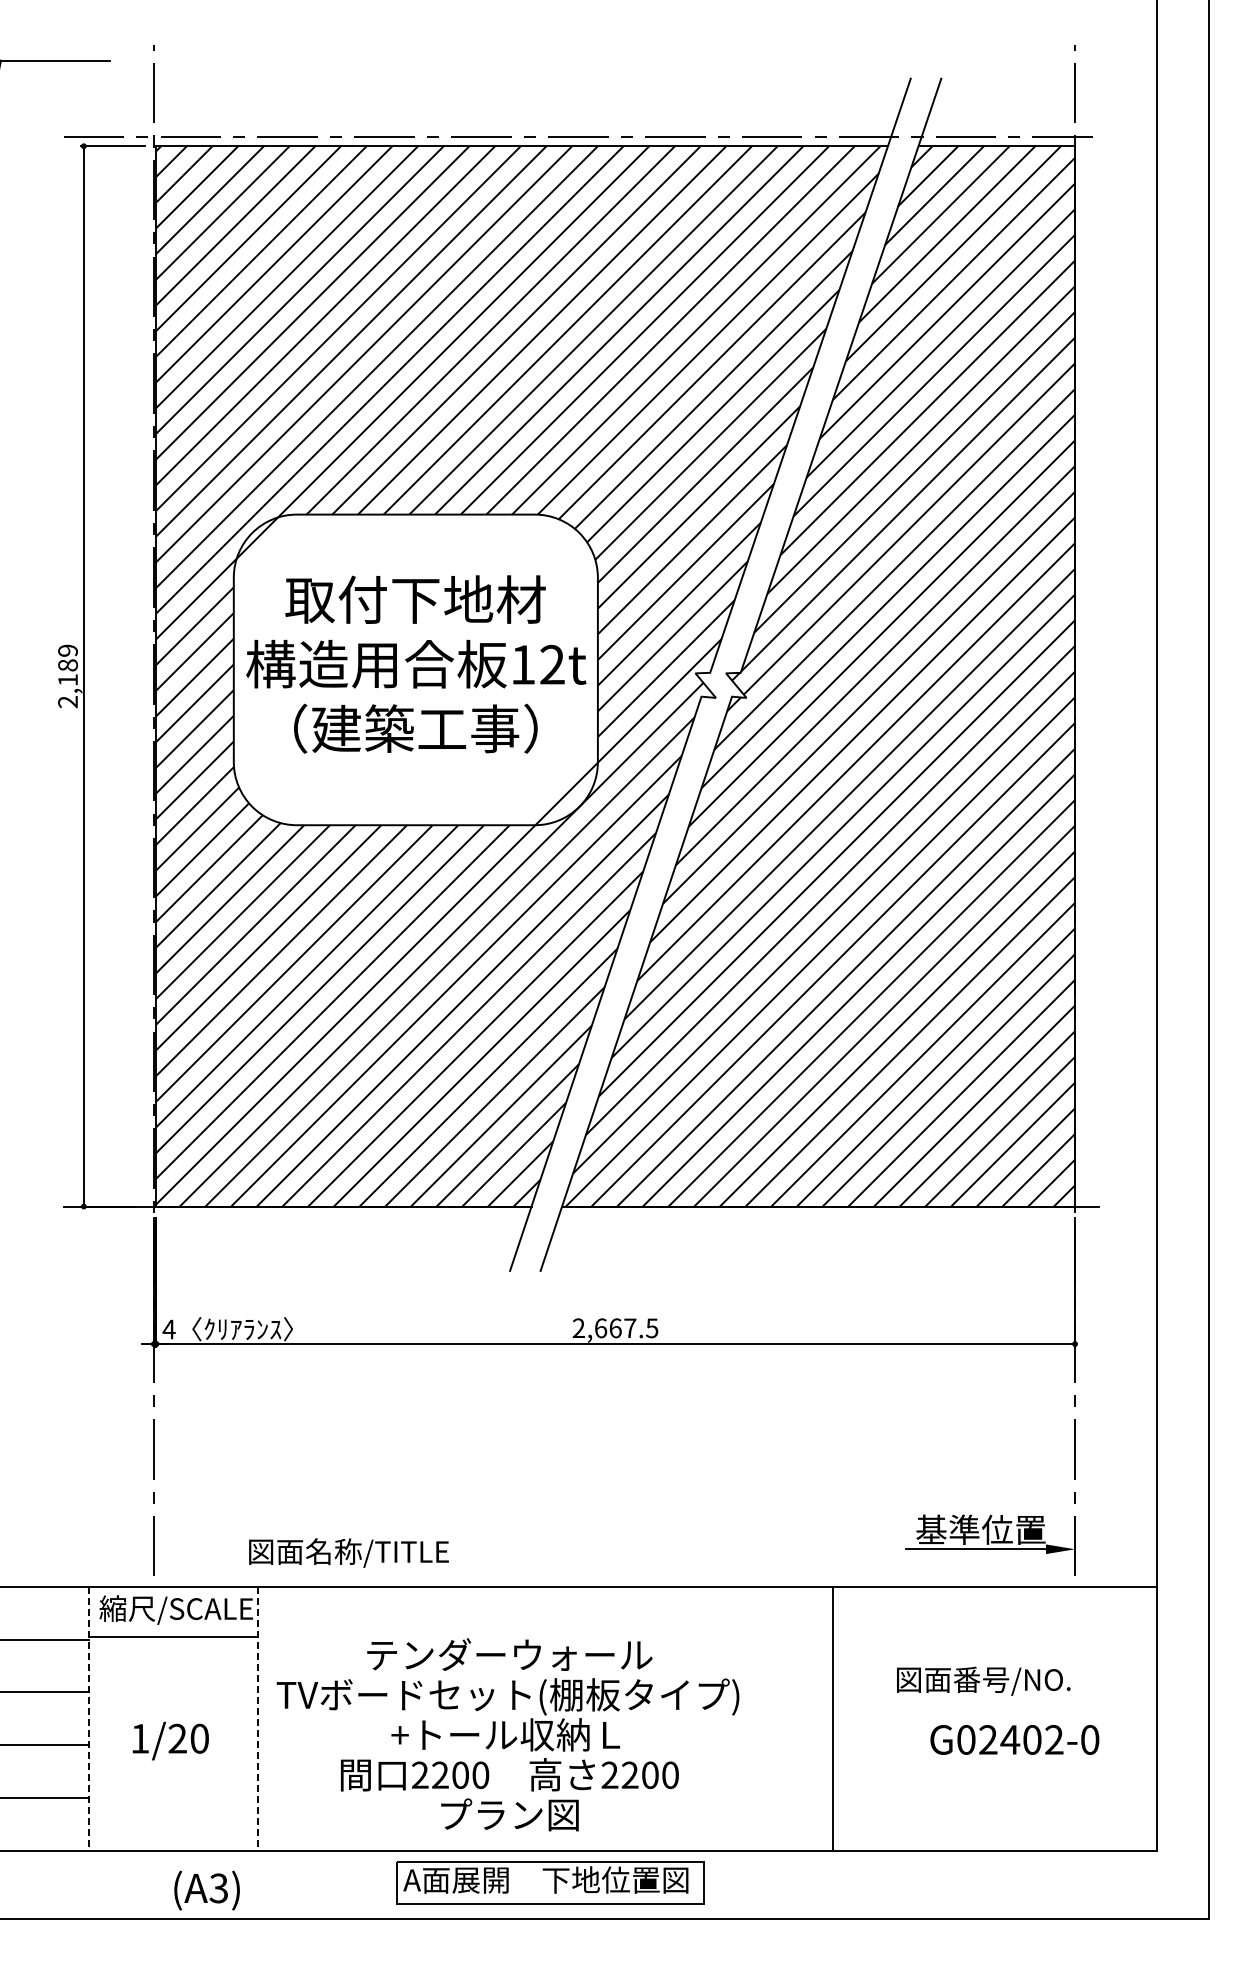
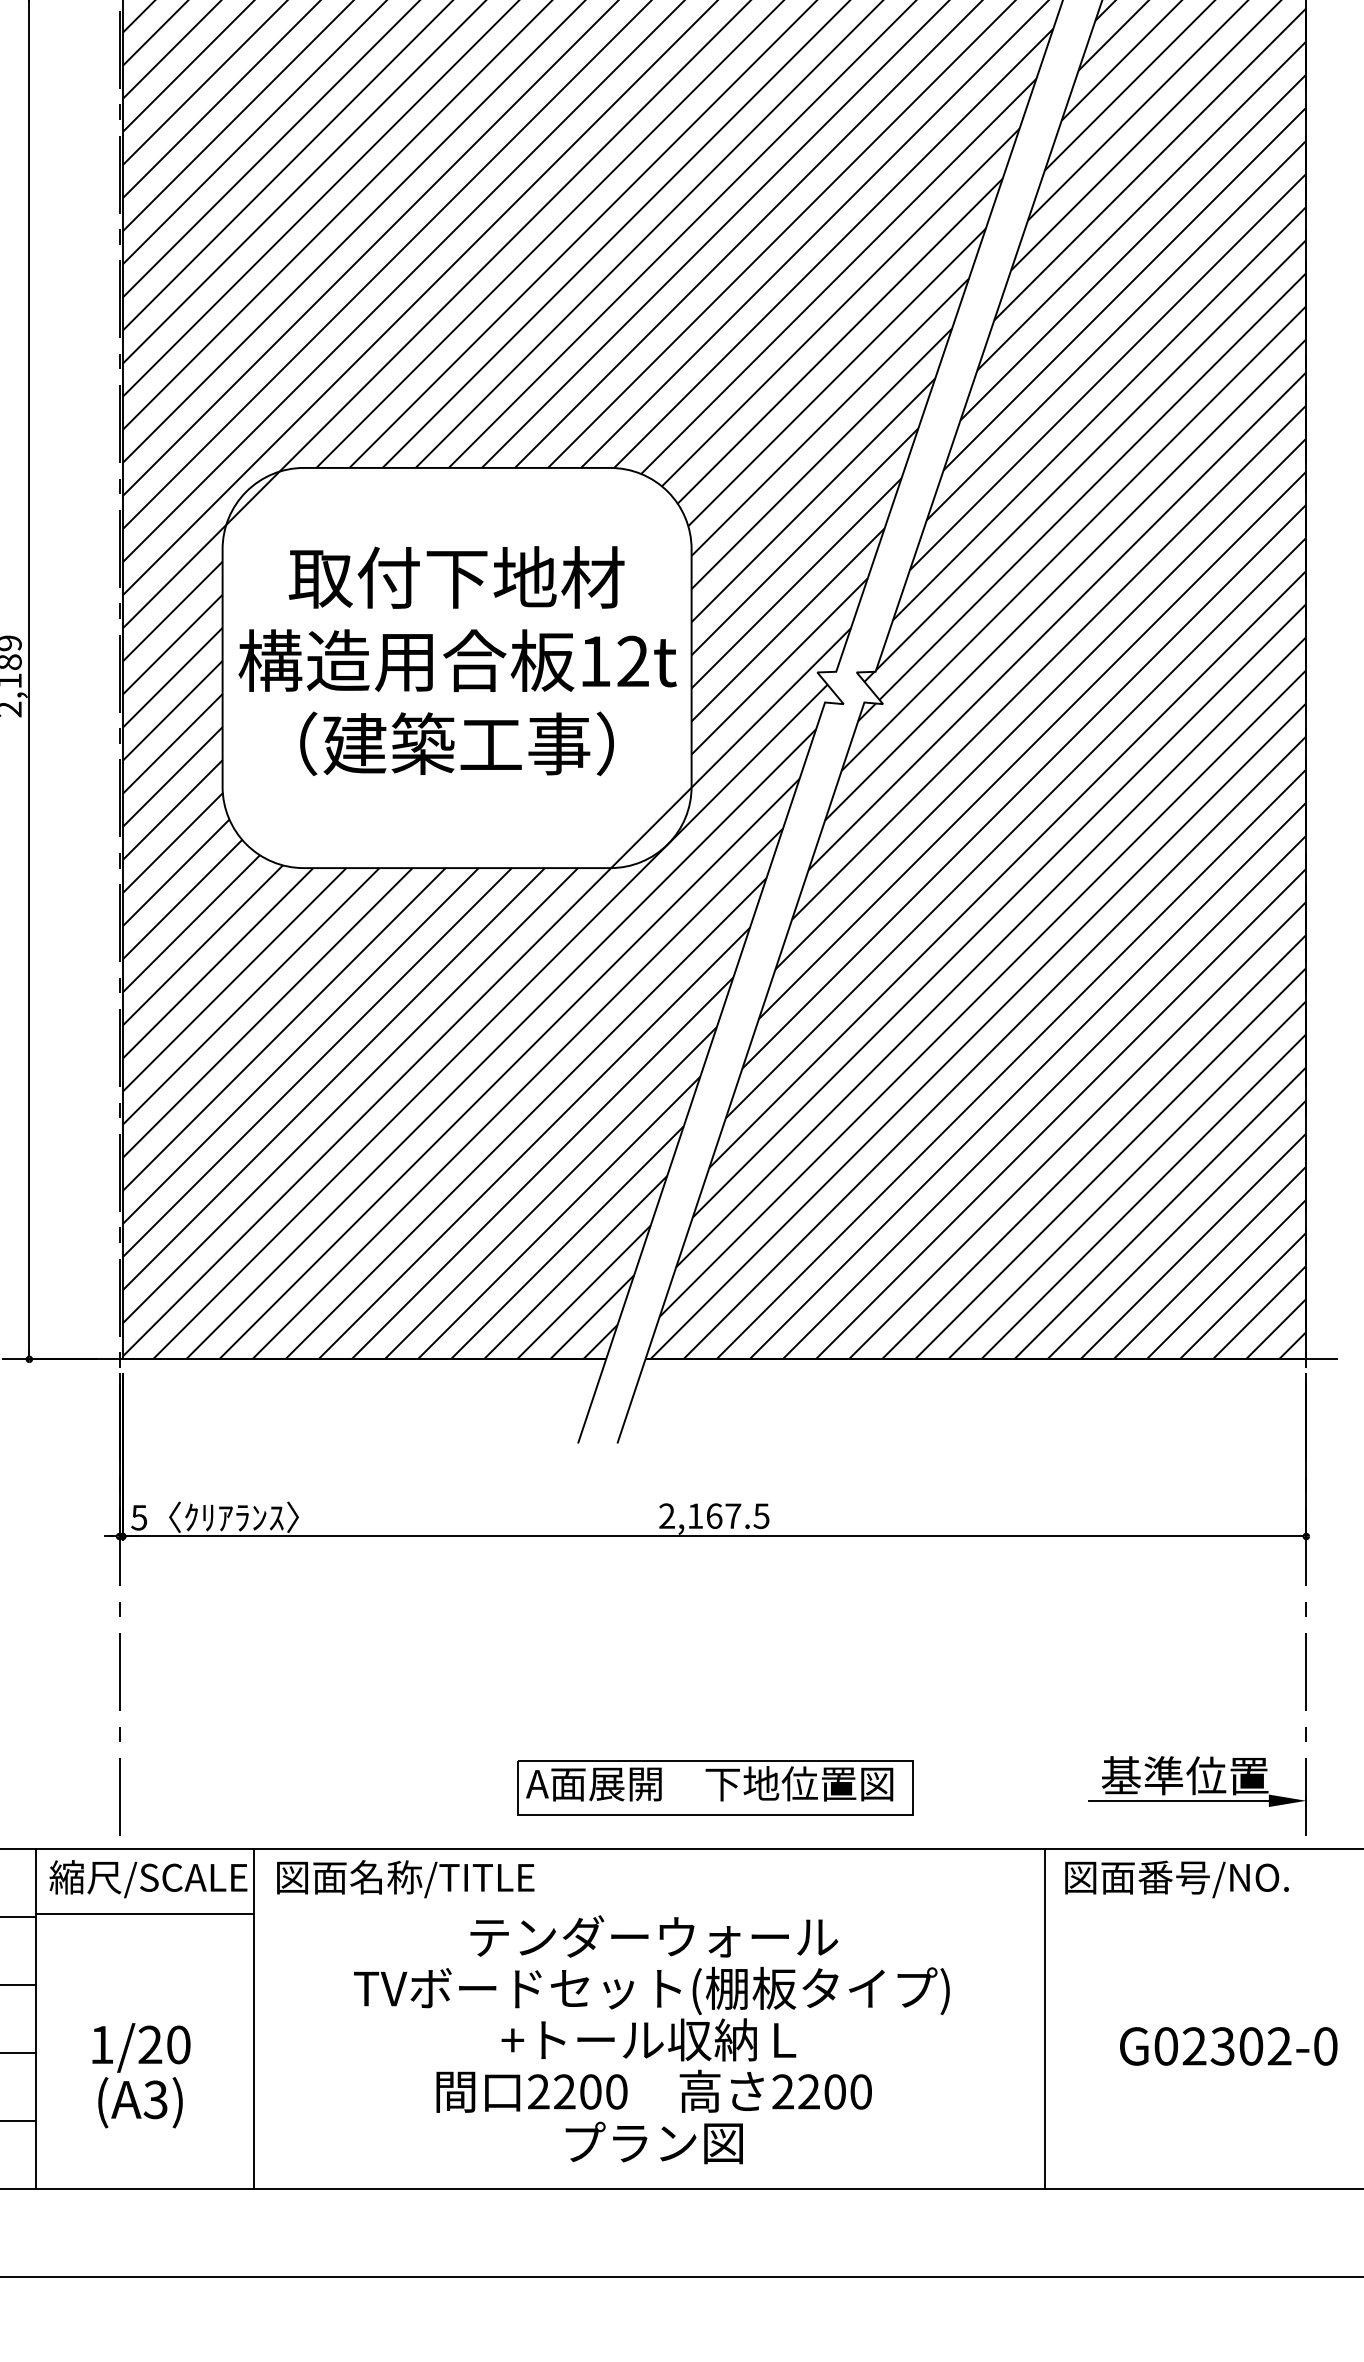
text: (601, 1328) -> (696, 1516), 2,667.5 -> 2,167.5
text: (168, 1329) -> (138, 1517), 4 -> 5
text: (348, 1552) -> (405, 1878), moved
text: (983, 1680) -> (1176, 1878), moved
line: (89, 1718) -> (36, 2018), dashed -> solid
line: (258, 1718) -> (254, 2018), dashed -> solid
line: (832, 1718) -> (1045, 2018), moved
text: (507, 1734) -> (651, 2039), moved
text: (1010, 1739) -> (1223, 2045), G02402-0 -> G02302-0
part: (550, 1882) -> (715, 1786), moved
text: (206, 1890) -> (139, 2102), moved

